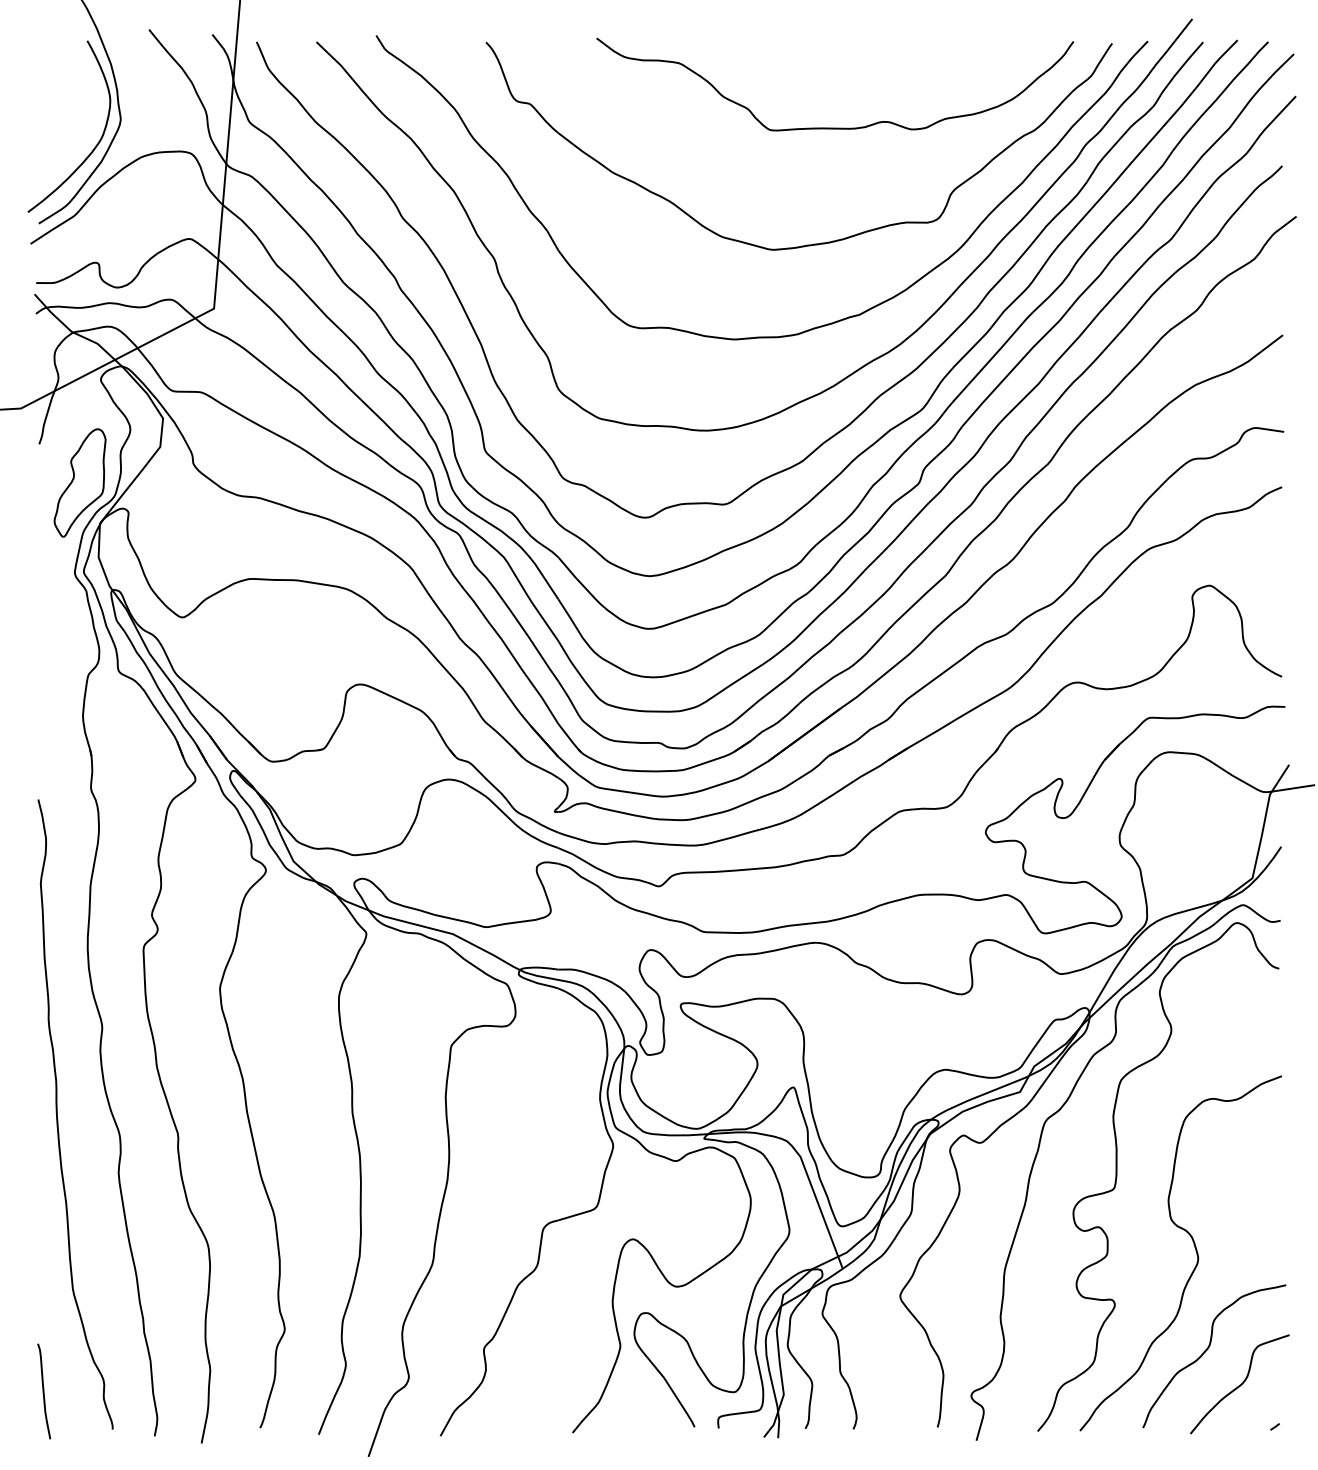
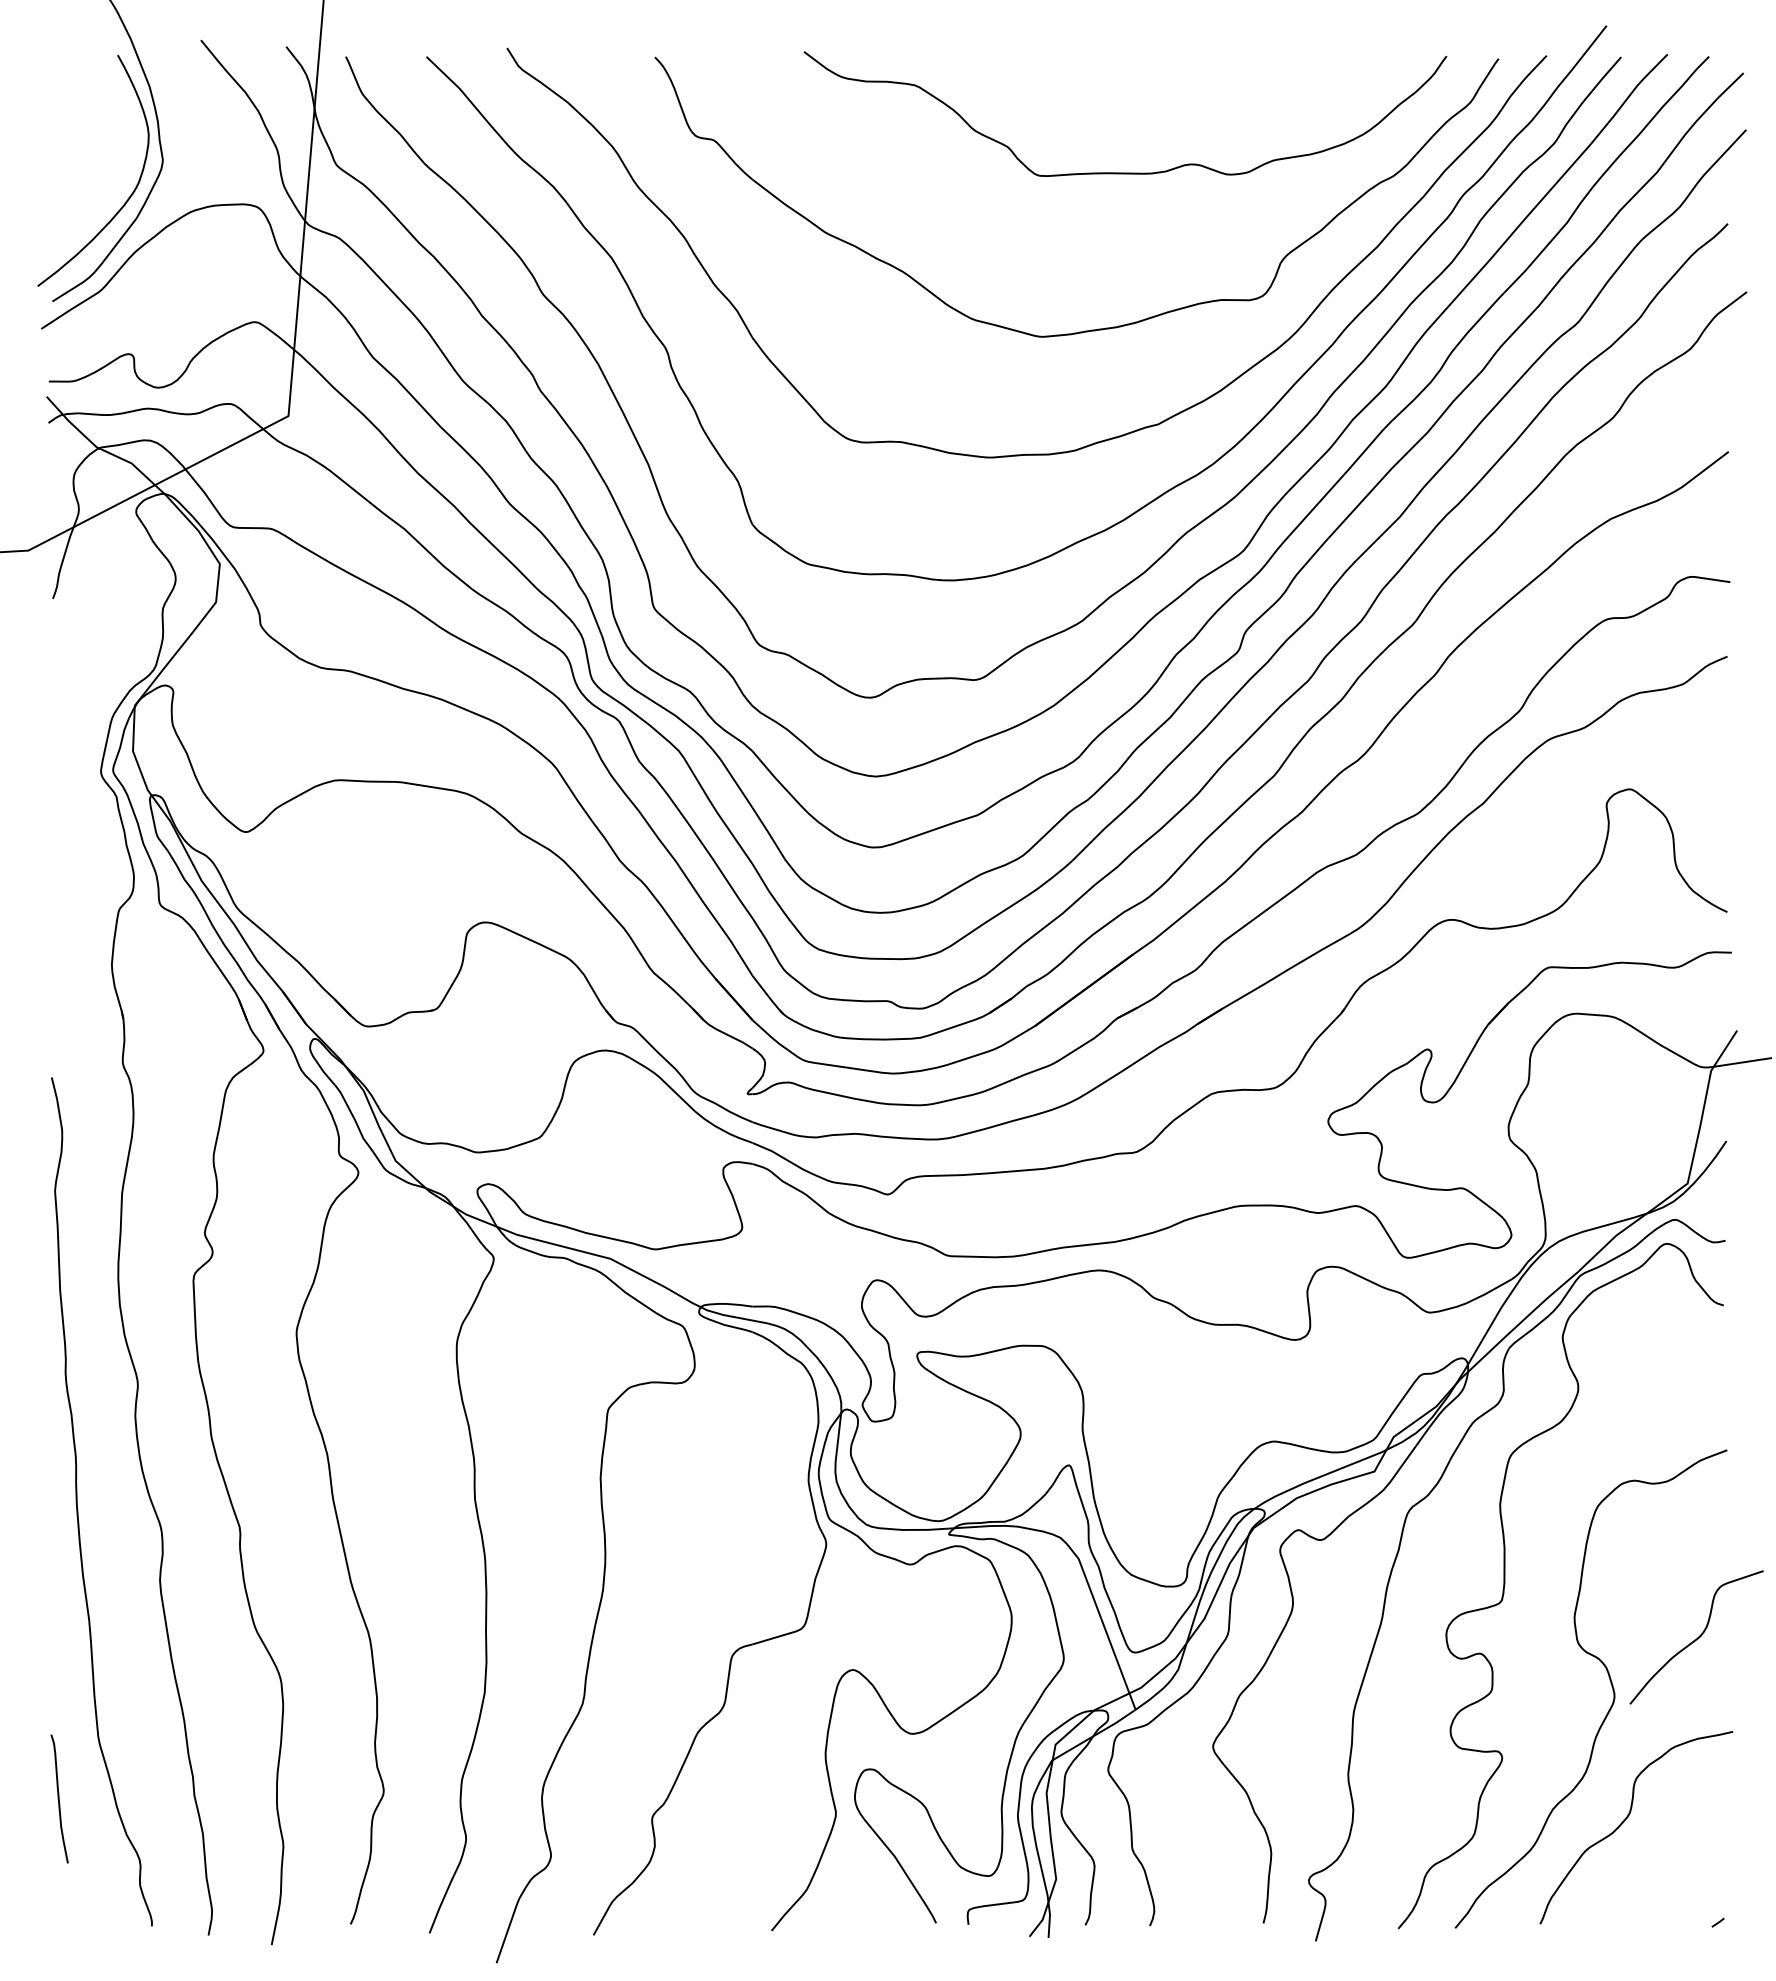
part: (79, 482) -> (107, 650), removed
curve: (1240, 1384) -> (1697, 1637), moved
curve: (44, 1391) -> (59, 1798), moved

